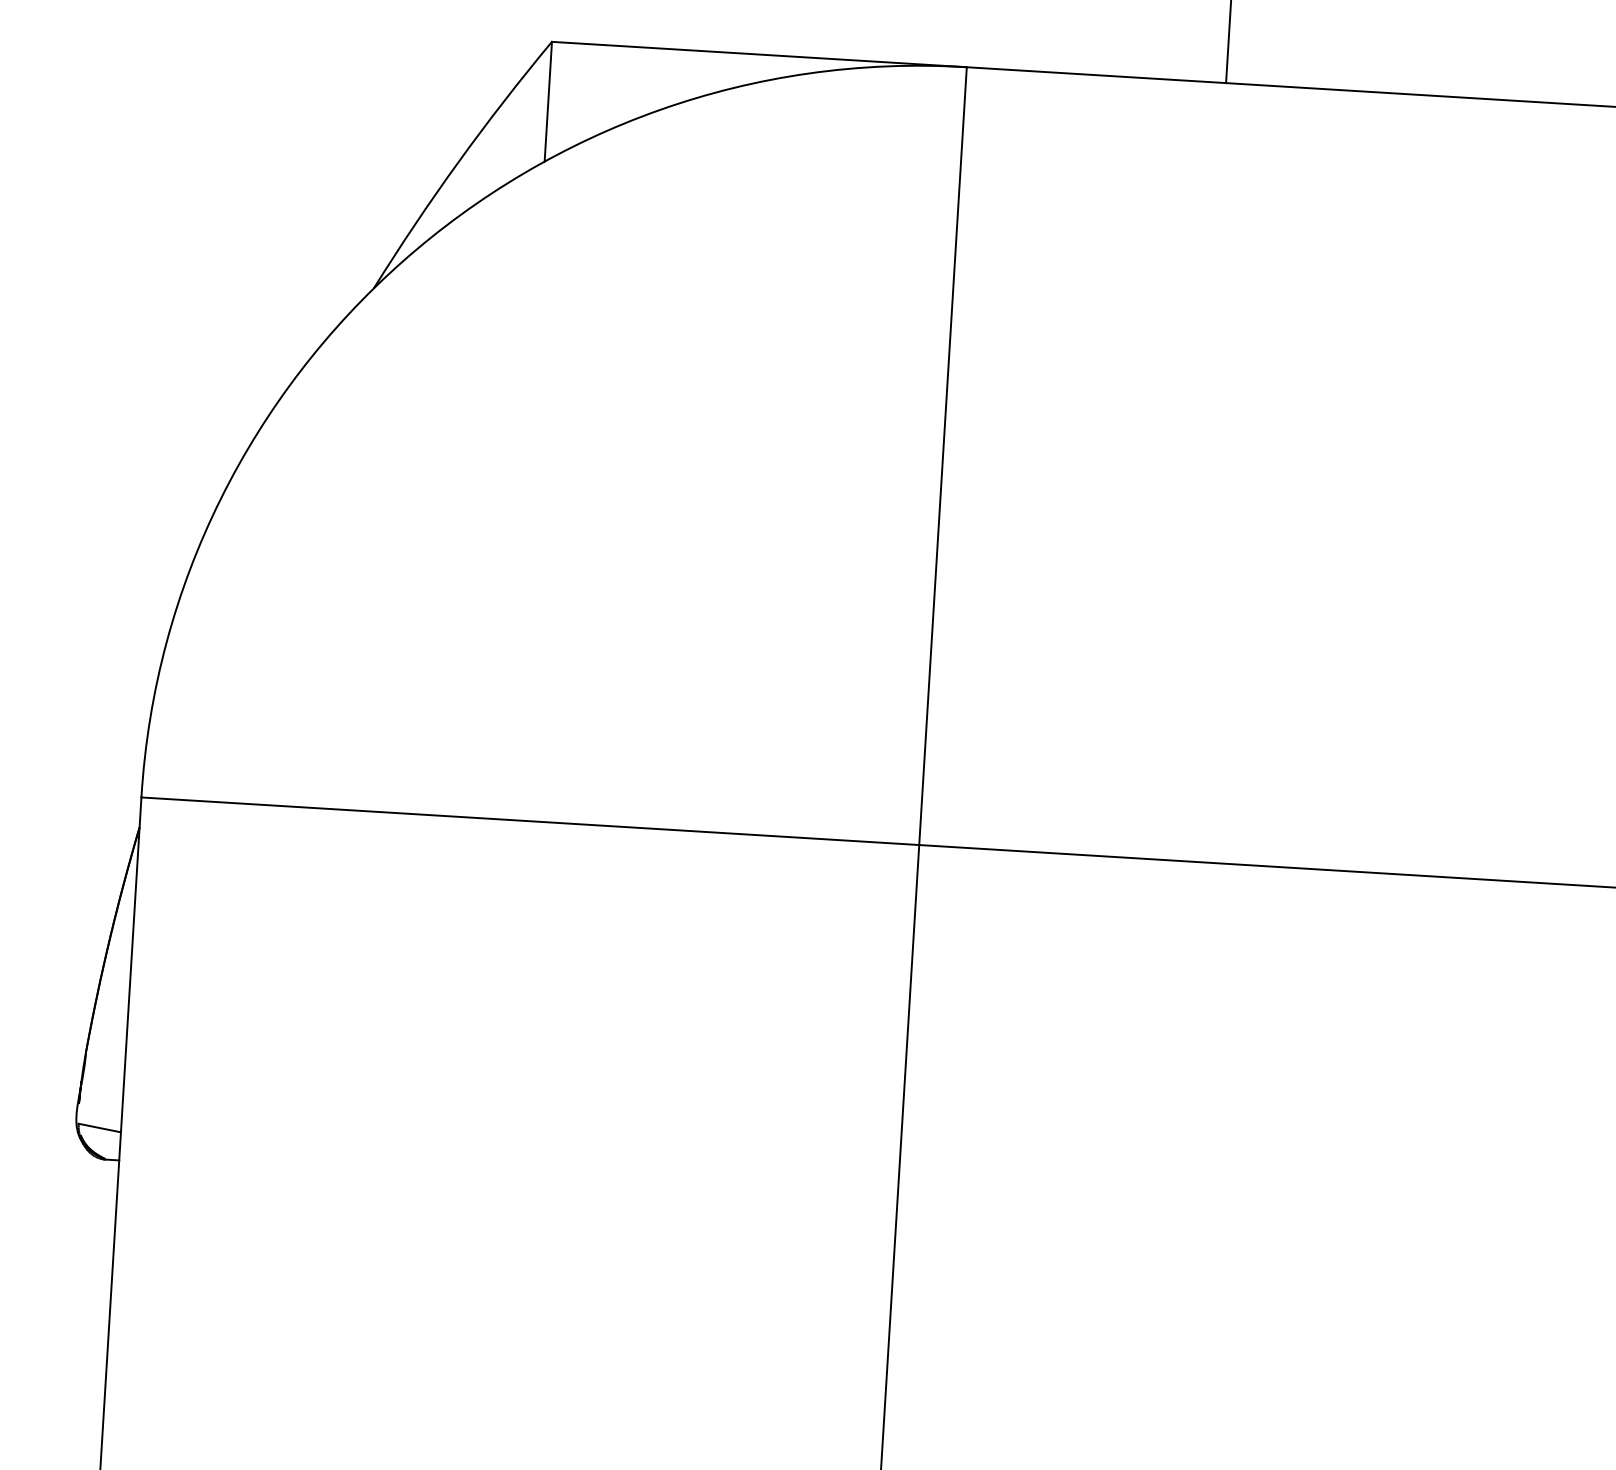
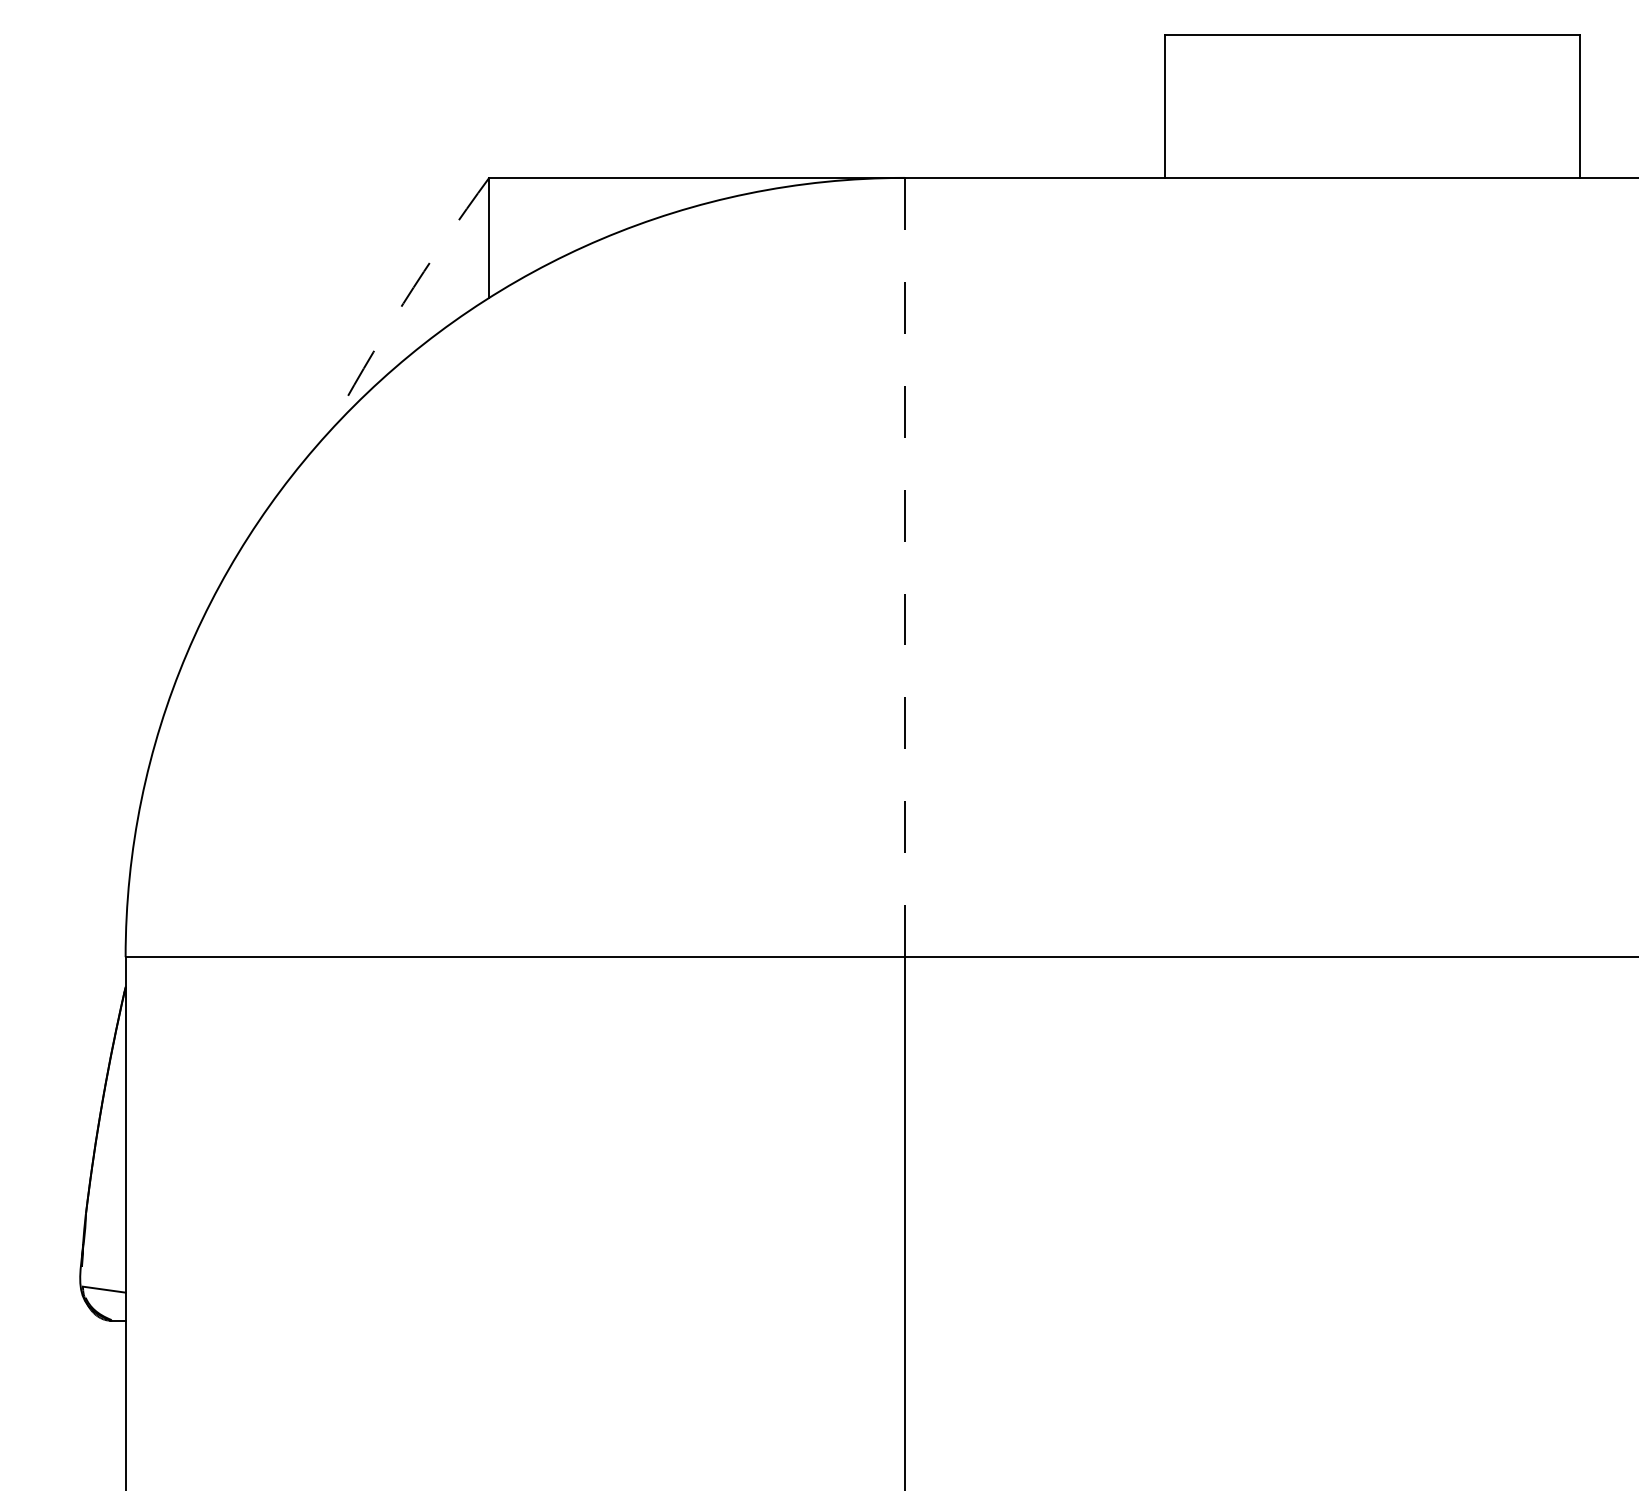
arc: (458, 161) -> (403, 303), solid -> dashed
line: (942, 456) -> (904, 567), solid -> dashed

